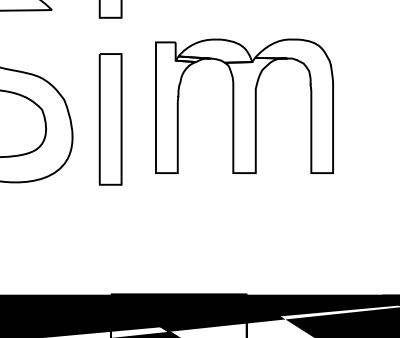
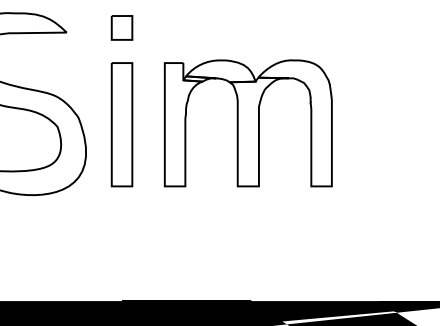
part: (110, 119) -> (121, 124), moved

